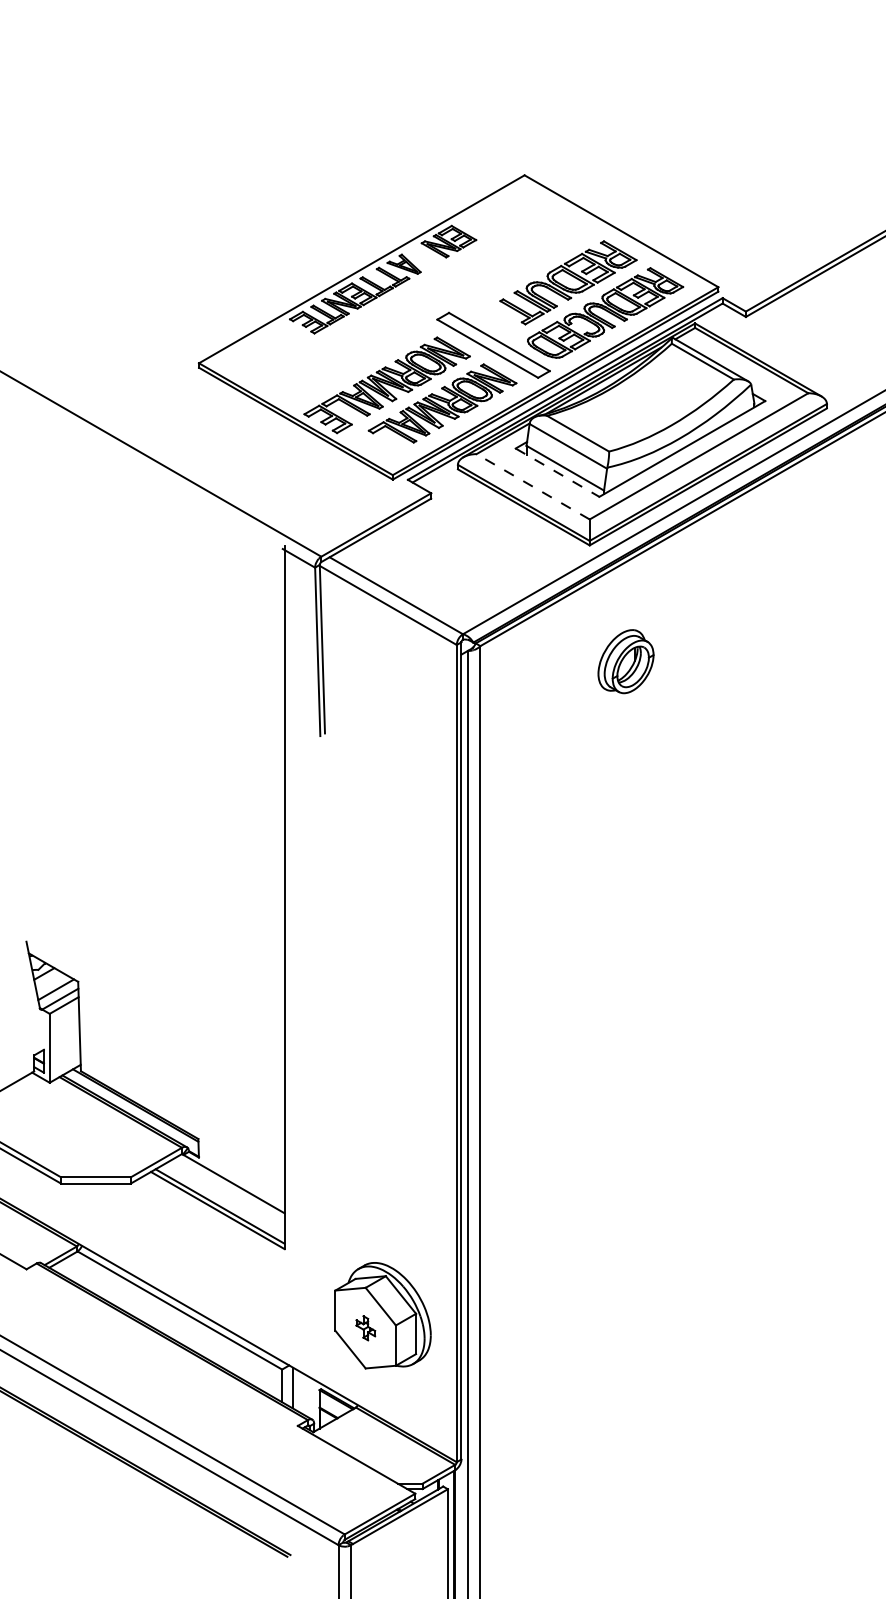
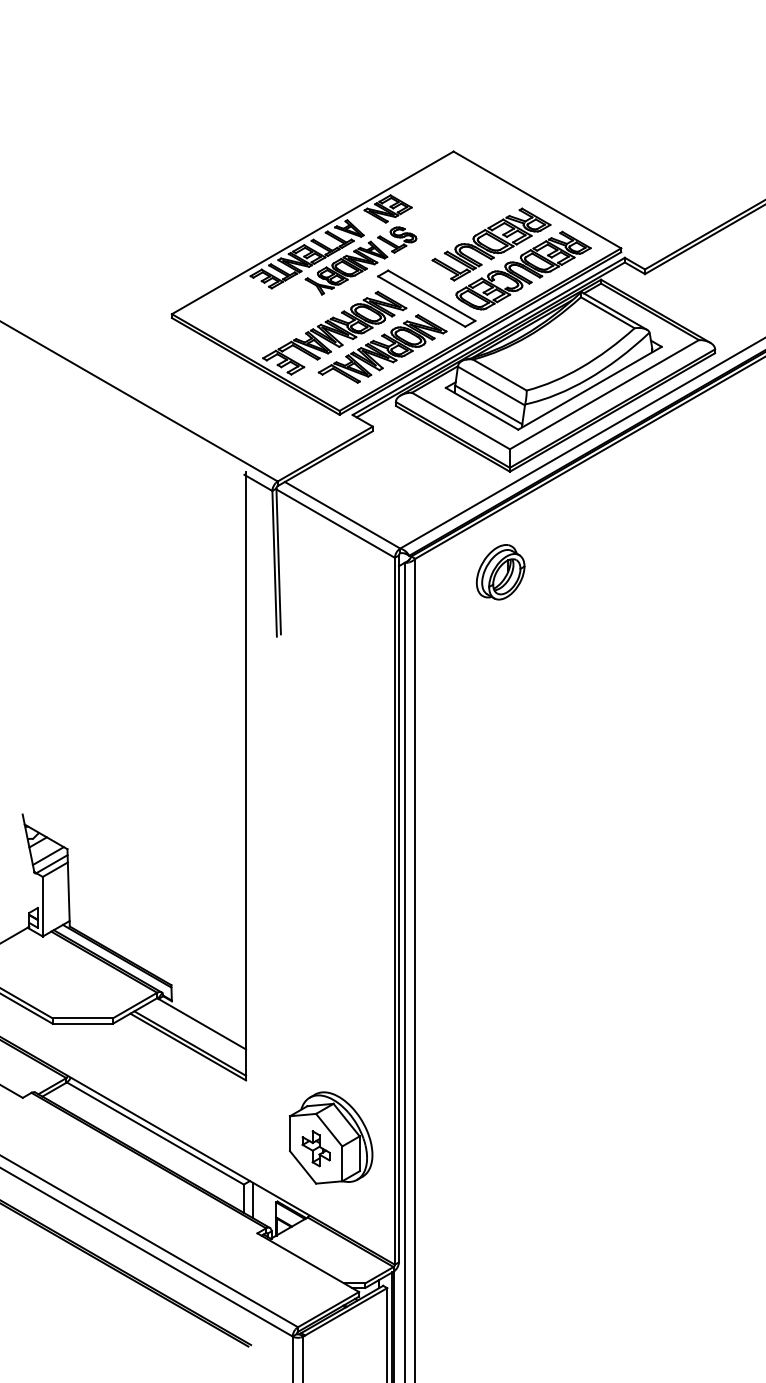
part: (417, 301) -> (360, 260), added
line: (557, 472) -> (482, 408), dashed -> solid
line: (532, 486) -> (460, 420), dashed -> solid
part: (625, 661) -> (500, 572), moved
part: (365, 1328) -> (315, 1149), size x1.67

